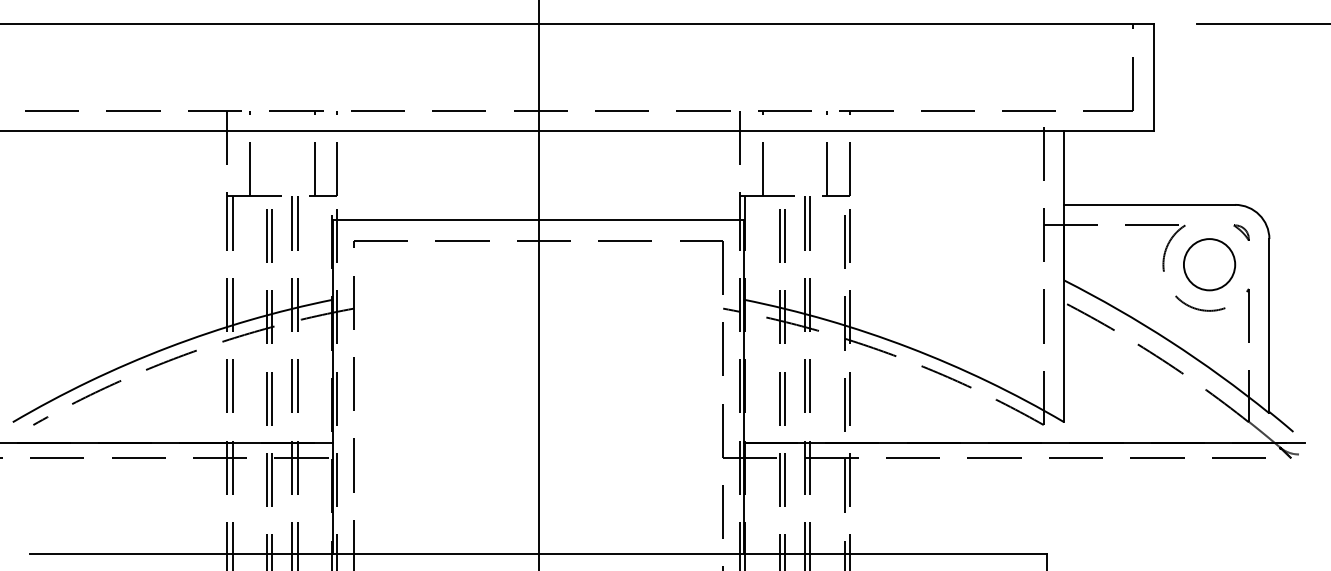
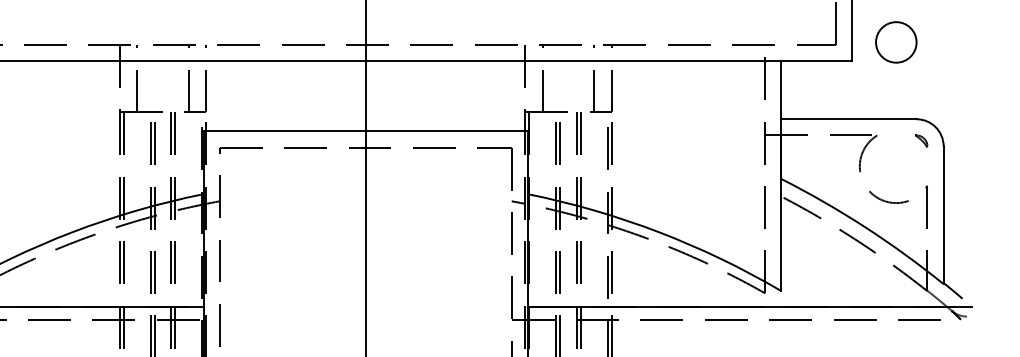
circle: (1209, 264) -> (896, 42), moved

